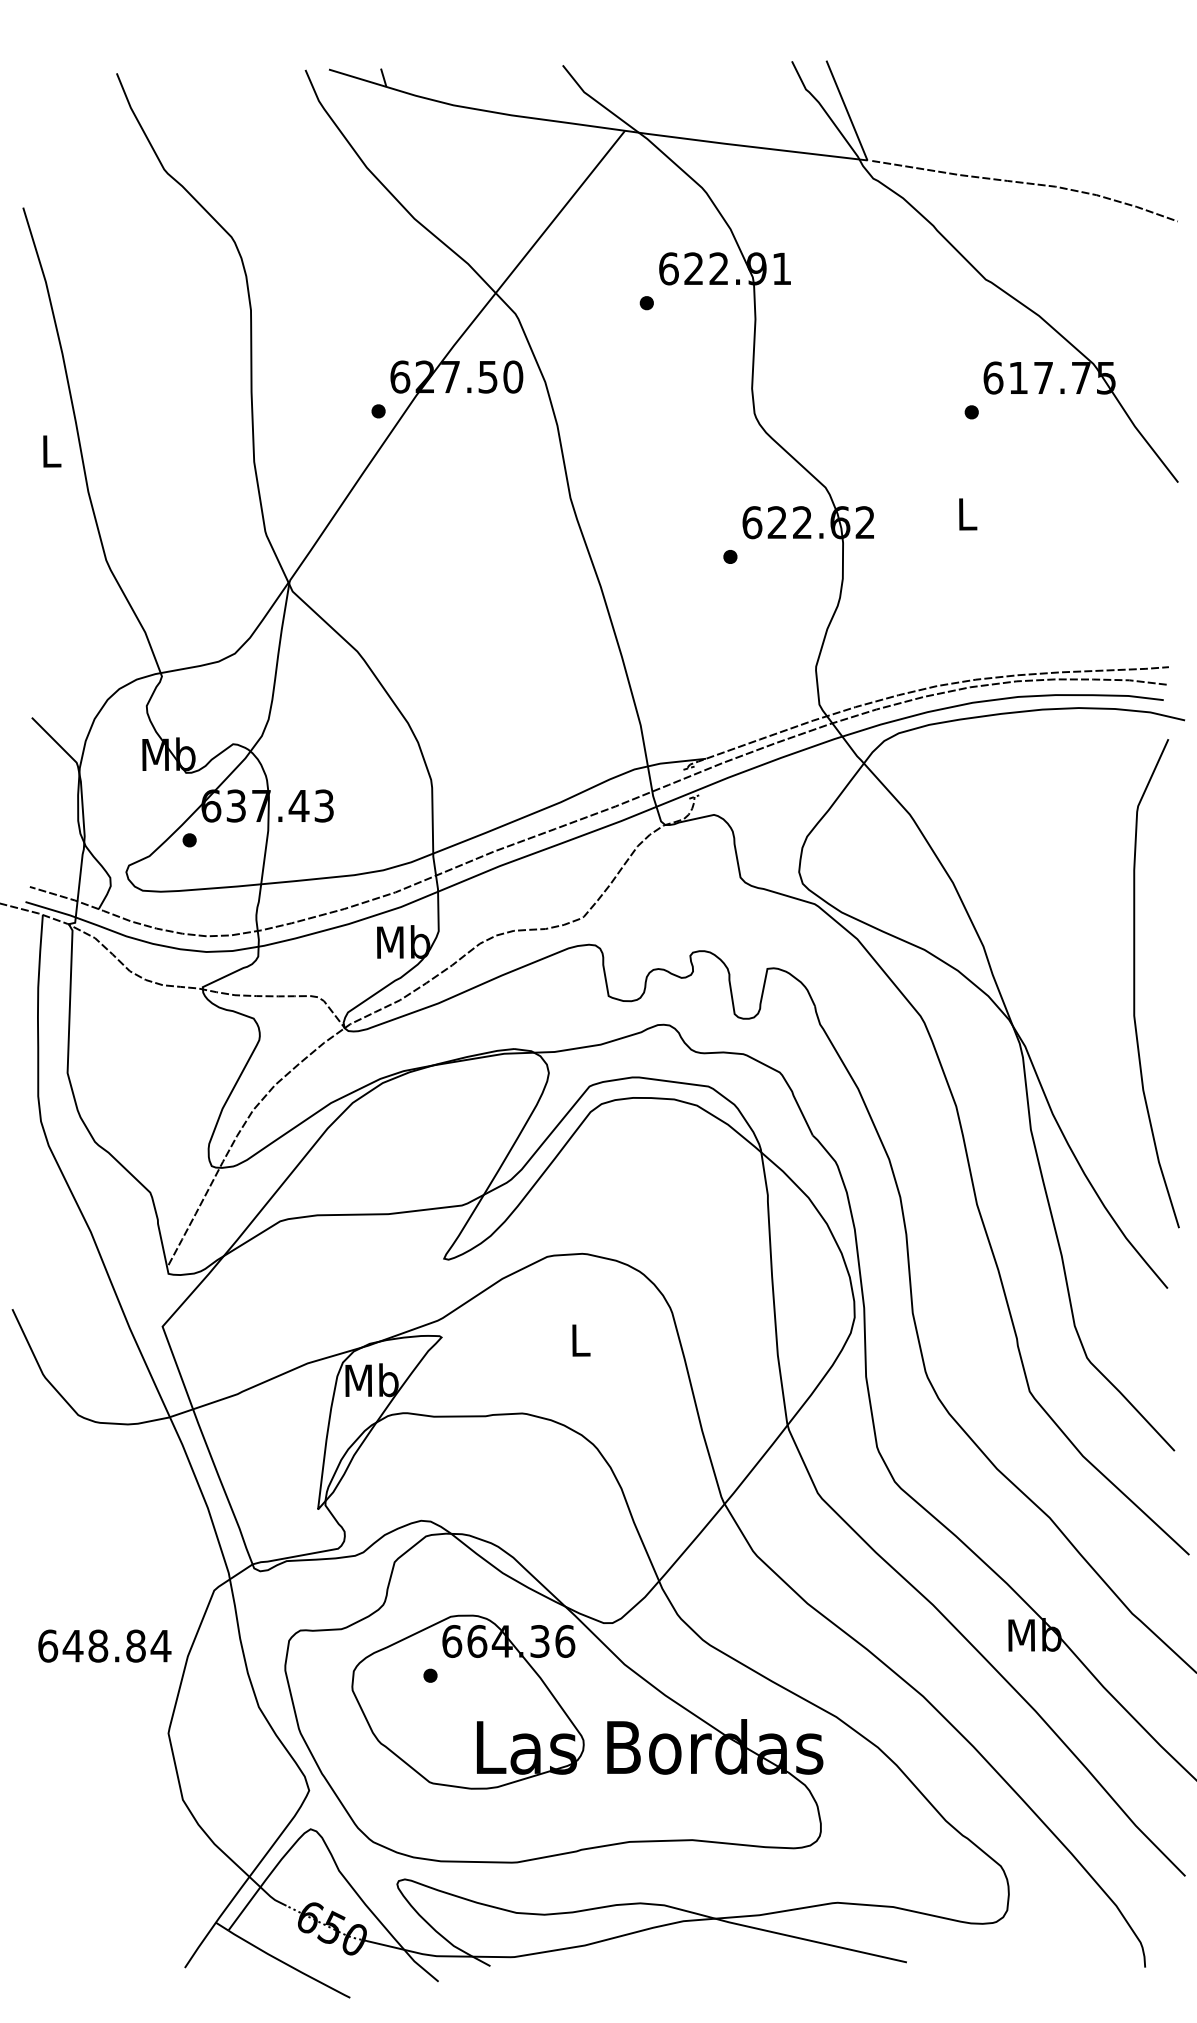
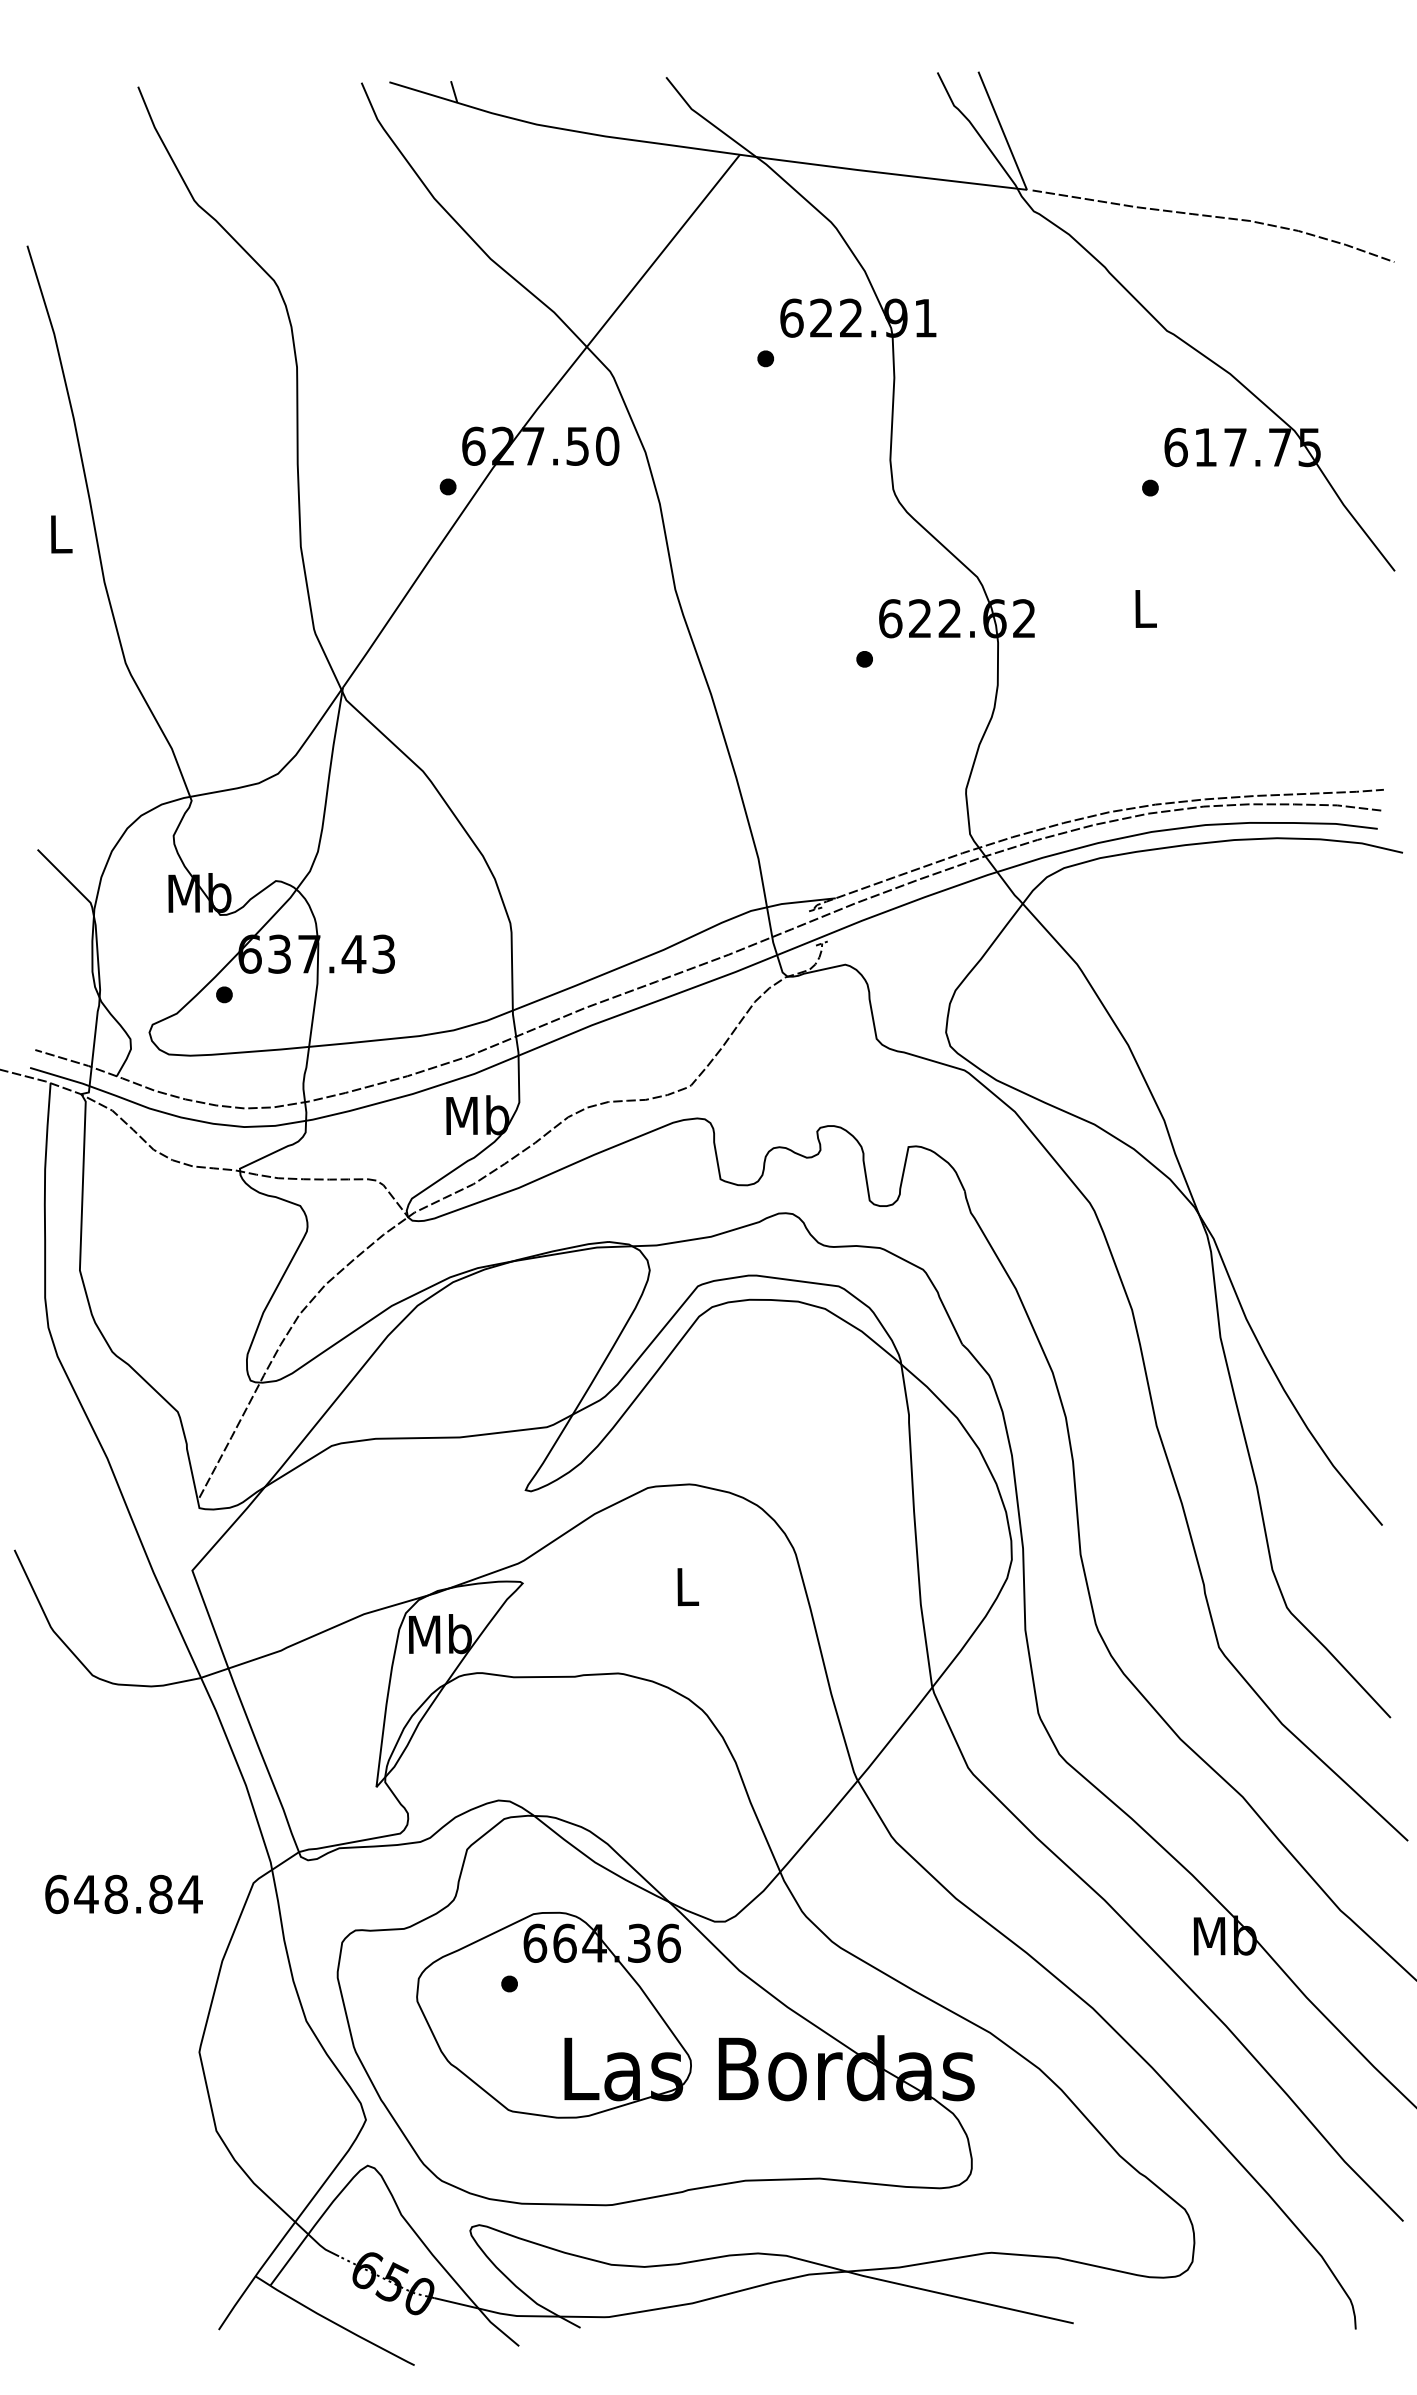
curve: (1135, 983) -> (1344, 1164), removed
text: (104, 1645) -> (123, 1893), moved

